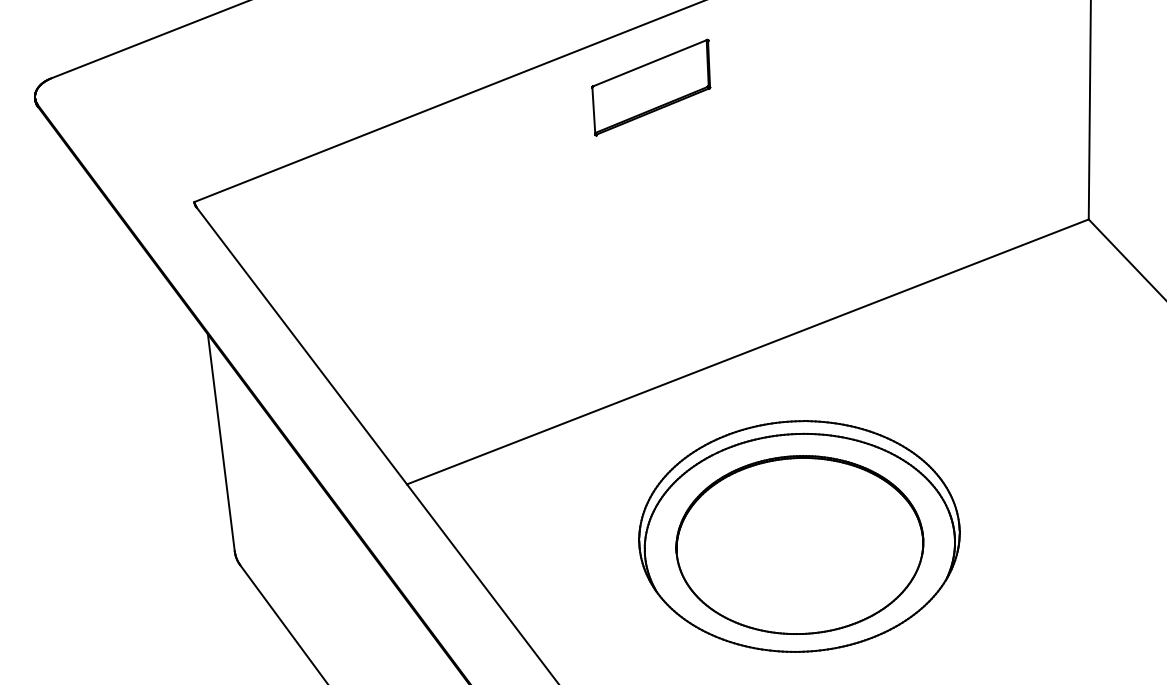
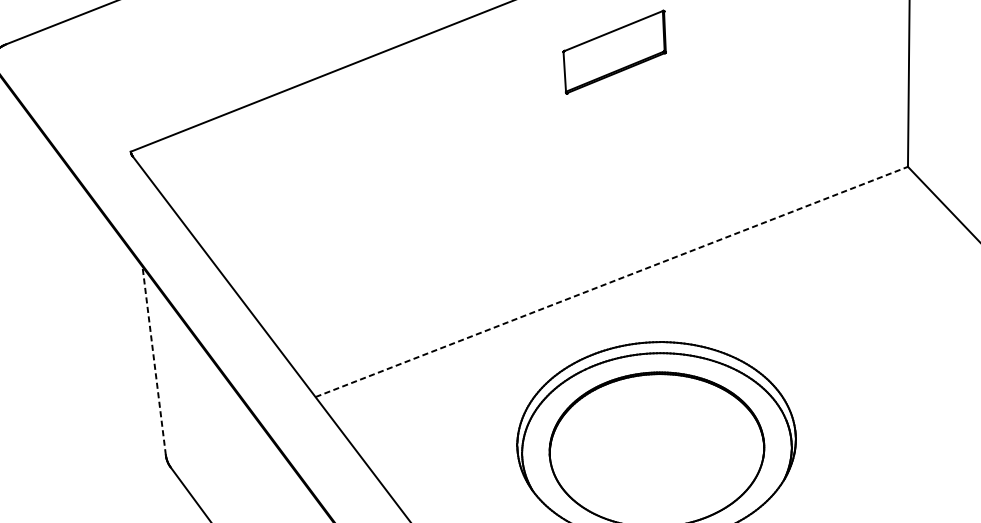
part: (651, 87) -> (614, 52), moved
line: (747, 351) -> (611, 281), solid -> dashed
line: (221, 442) -> (154, 360), solid -> dashed

